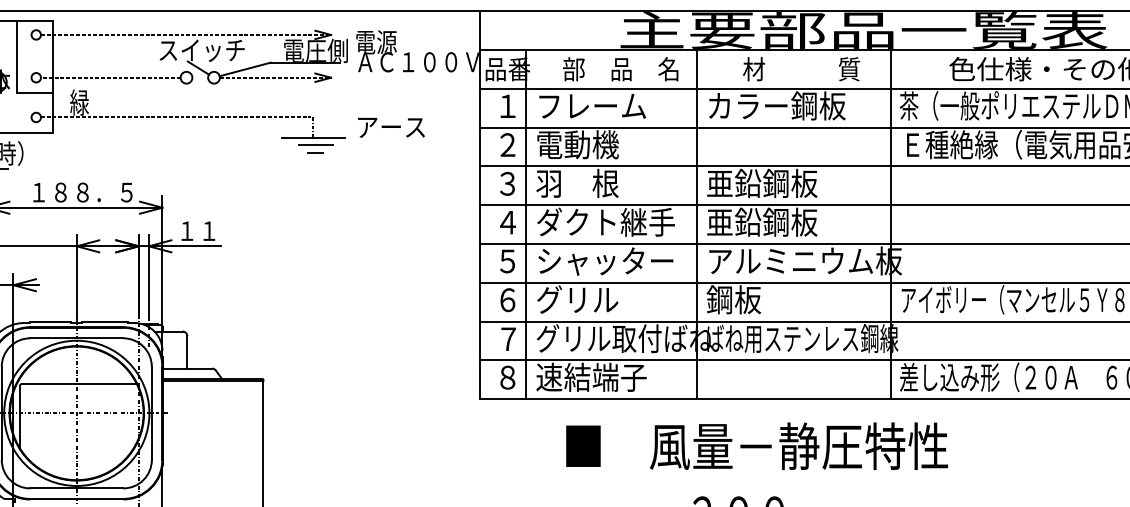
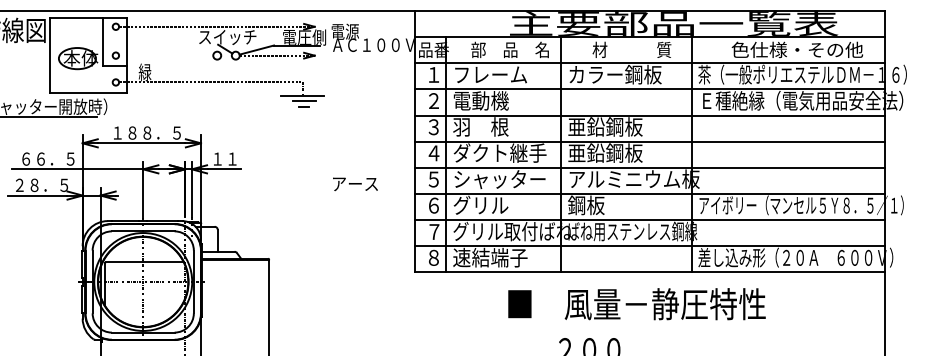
line: (111, 77) -> (166, 55), removed
text: (391, 127) -> (355, 184), moved
text: (756, 446) -> (636, 304), moved

